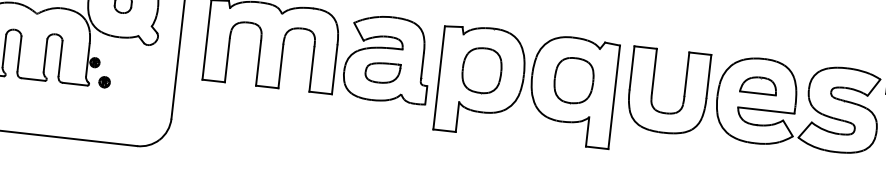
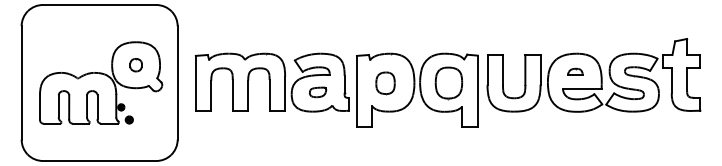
part: (481, 71) -> (385, 83), size x0.7
part: (381, 73) -> (317, 92), size x0.7
part: (759, 84) -> (575, 71), size x0.6

